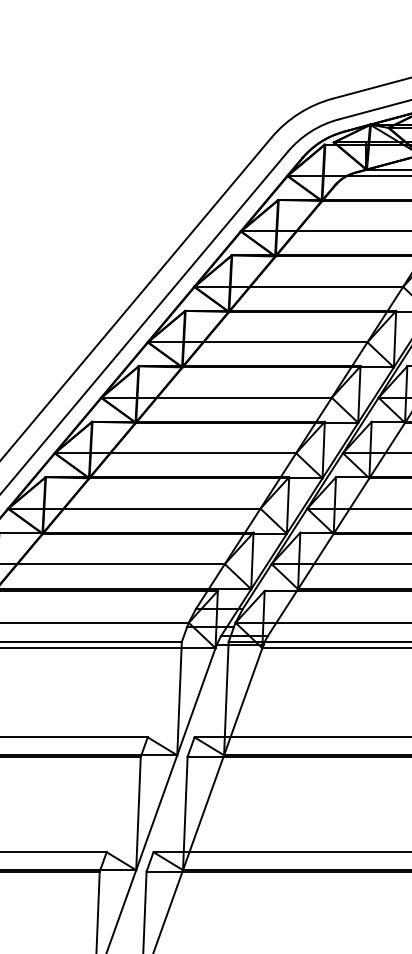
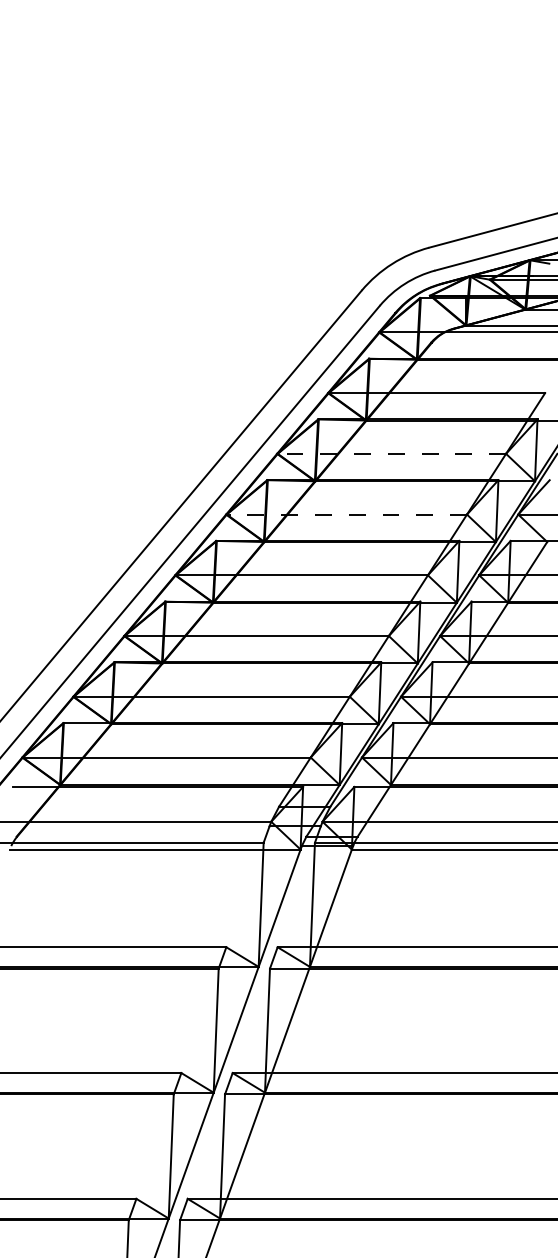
line: (298, 286) -> (391, 453), solid -> dashed
line: (257, 342) -> (346, 514), solid -> dashed

